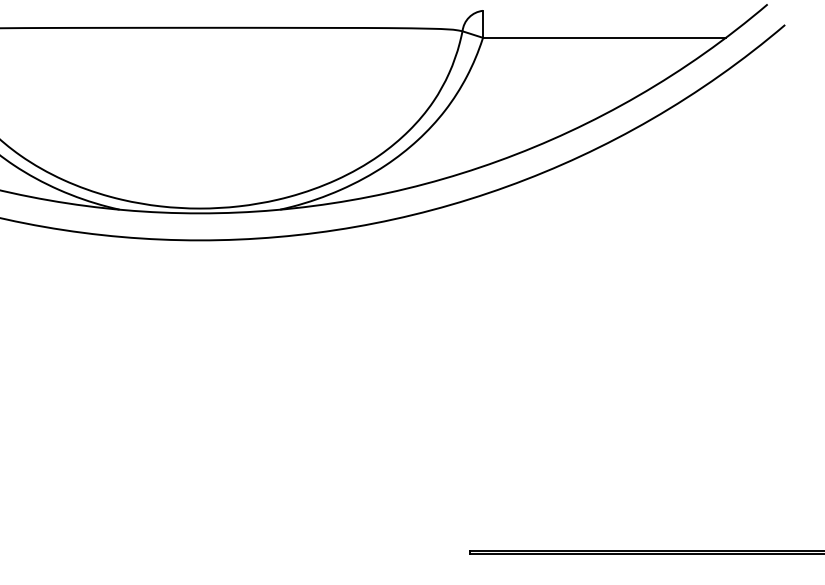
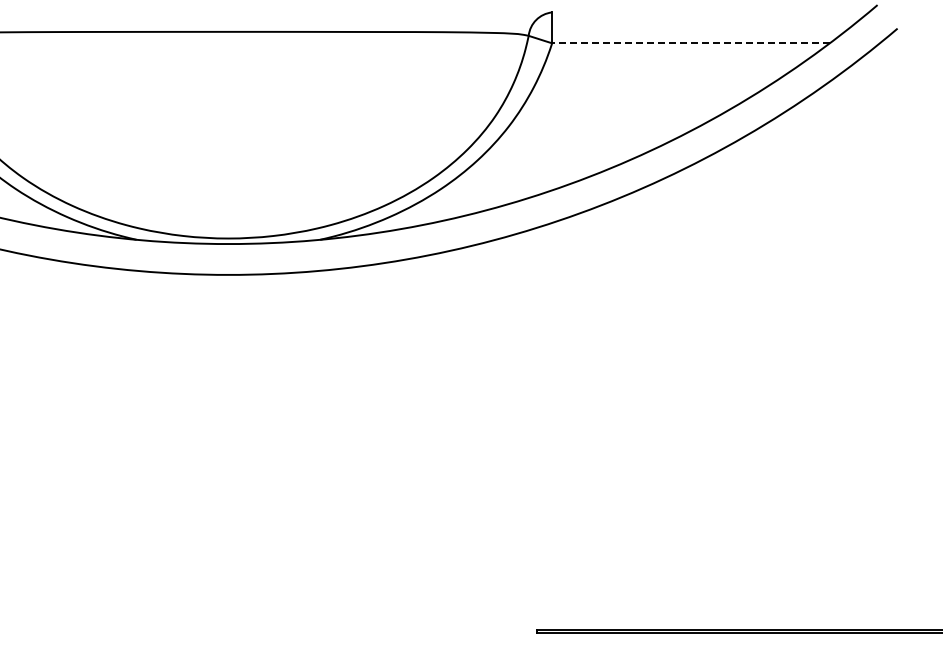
line: (604, 37) -> (690, 43), solid -> dashed

